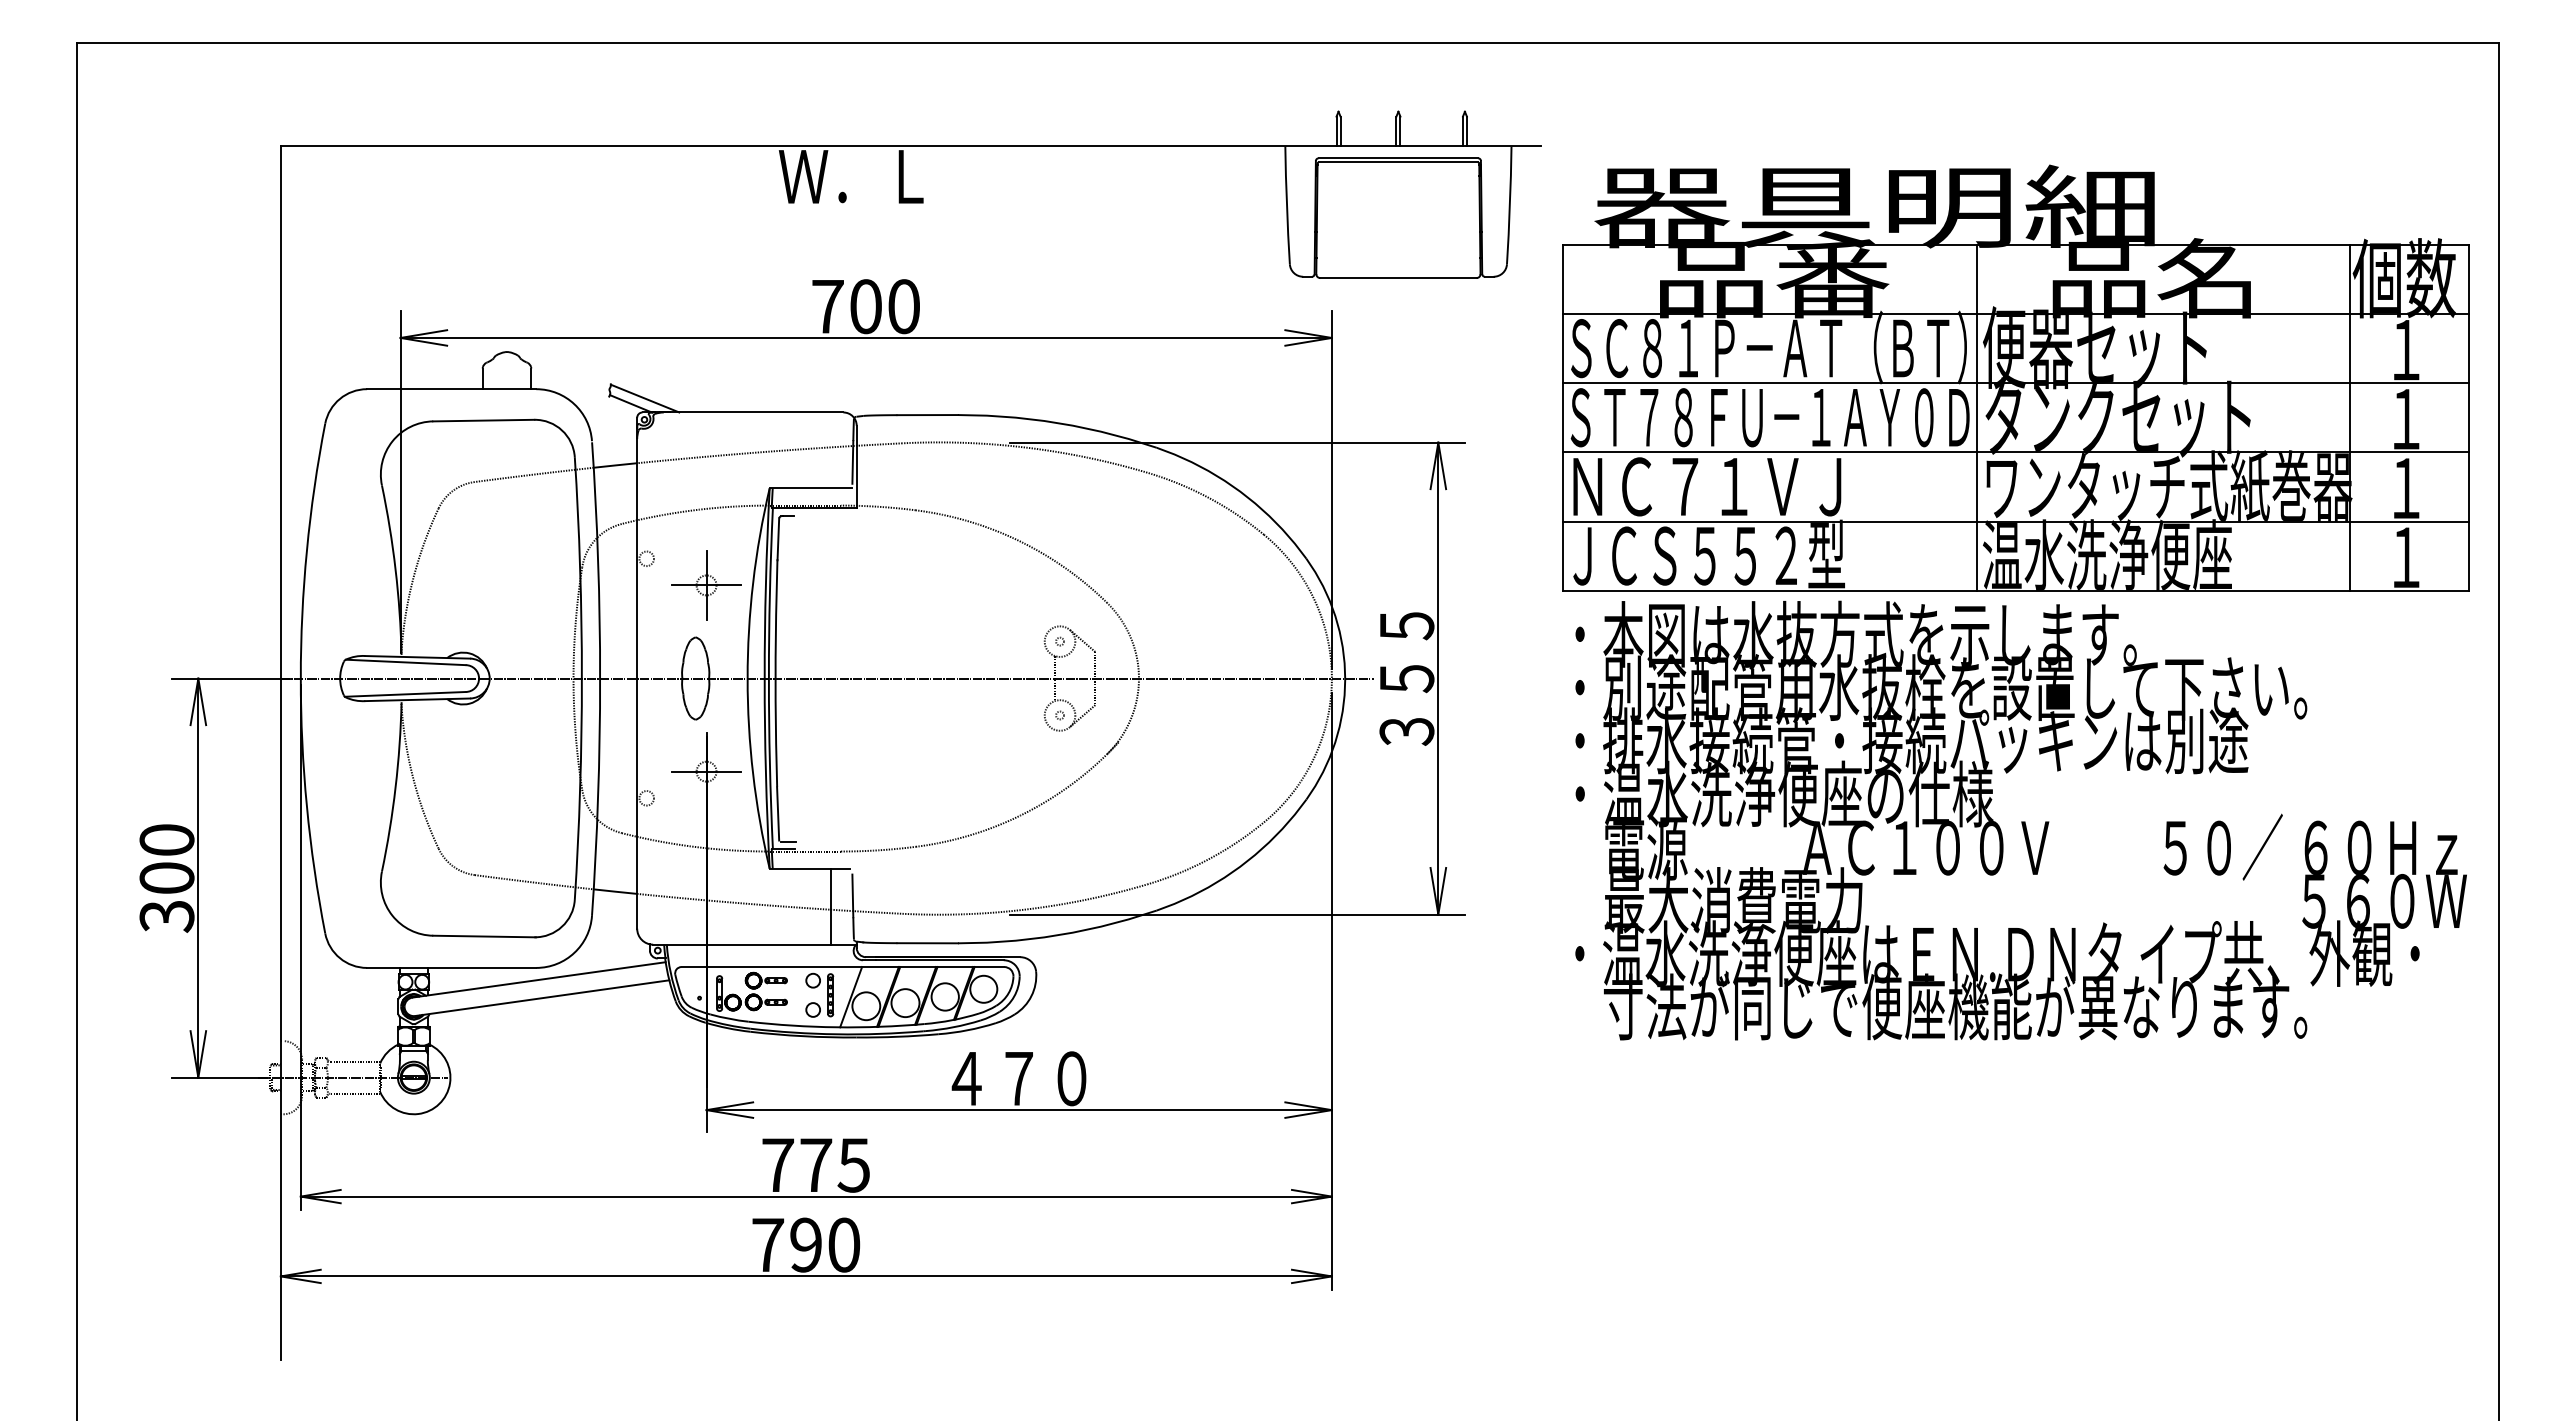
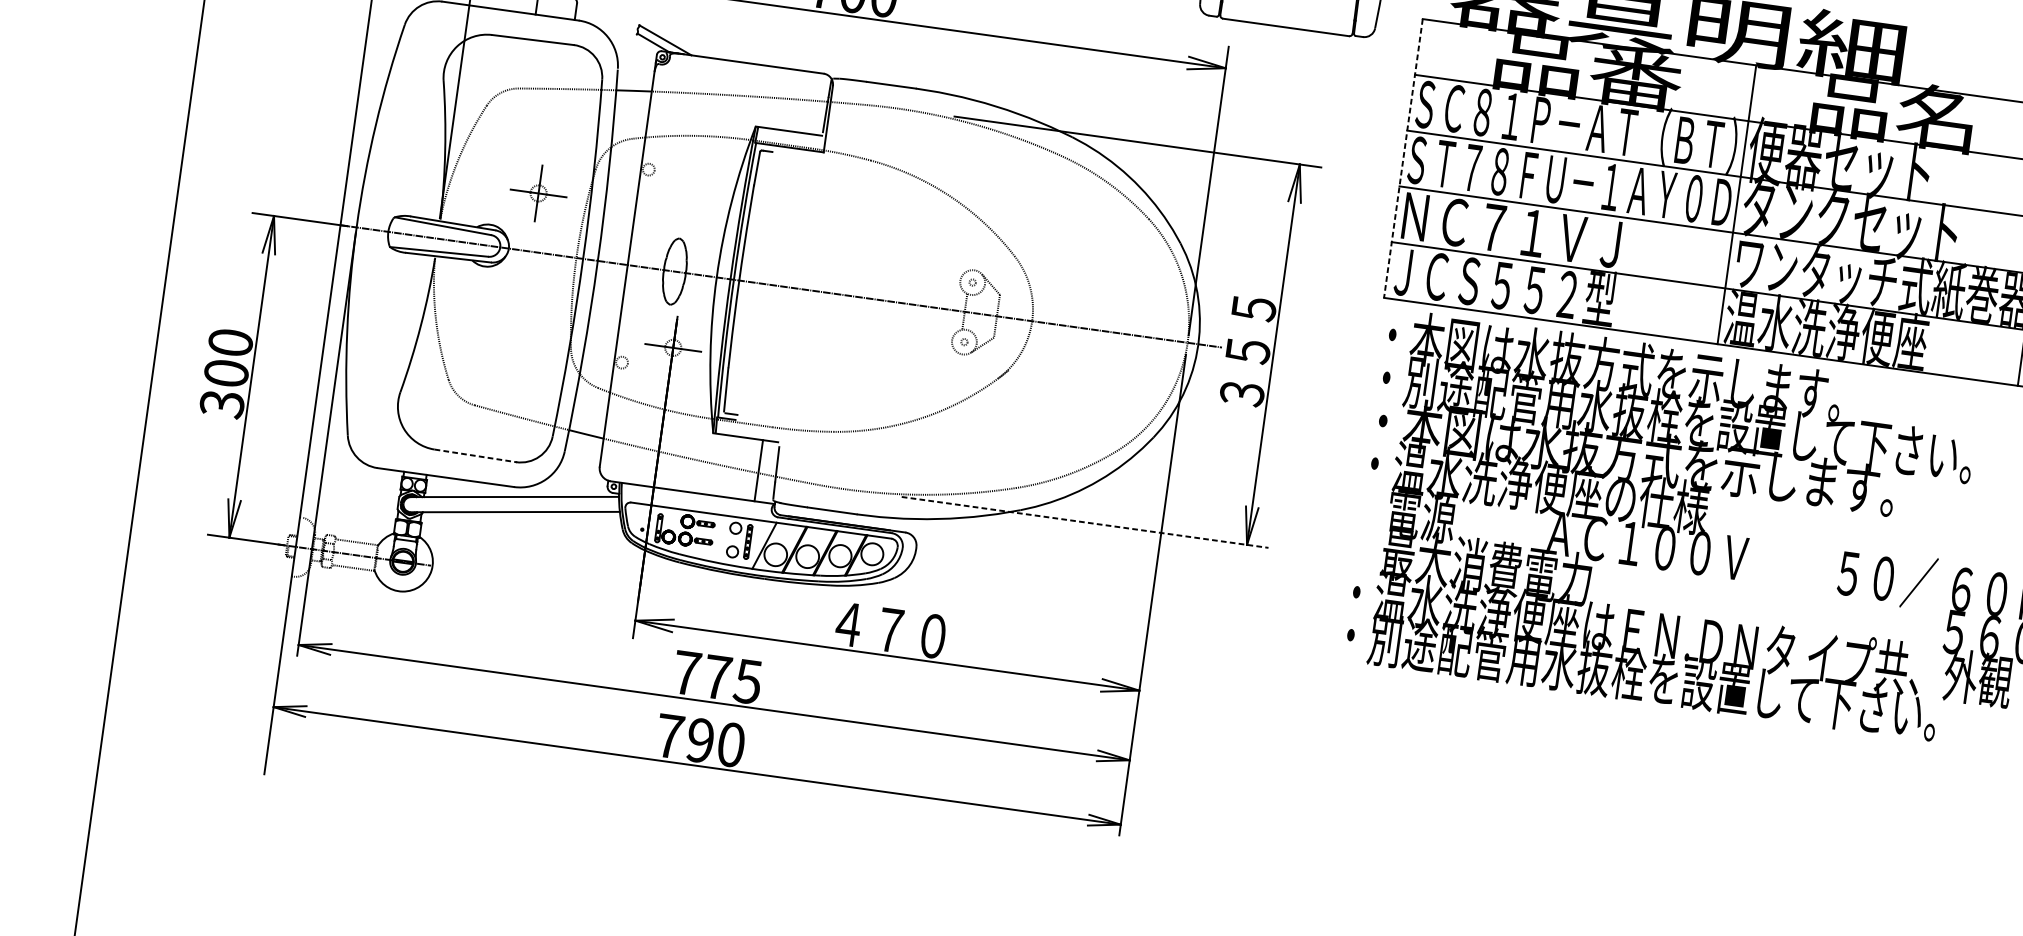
line: (1563, 417) -> (1403, 158), solid -> dashed
part: (706, 585) -> (538, 193), moved
text: (1911, 740) -> (1647, 457), ・排水接続管・接続パッキンは別途 -> ・本図は水抜方式を示します。
line: (1237, 914) -> (1085, 522), solid -> dashed
line: (485, 936) -> (476, 456), solid -> dashed
text: (1932, 1006) -> (1635, 674), 寸法が同じで便座機能が異なります。 -> ・別途配管用水抜栓を設置して下さい。

